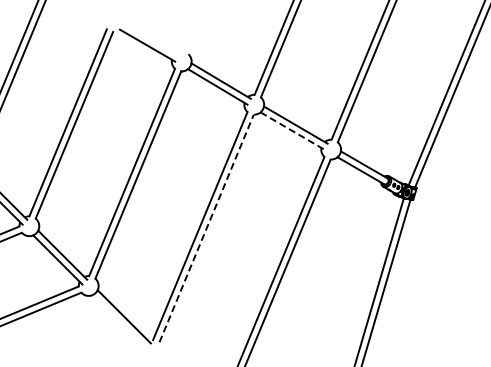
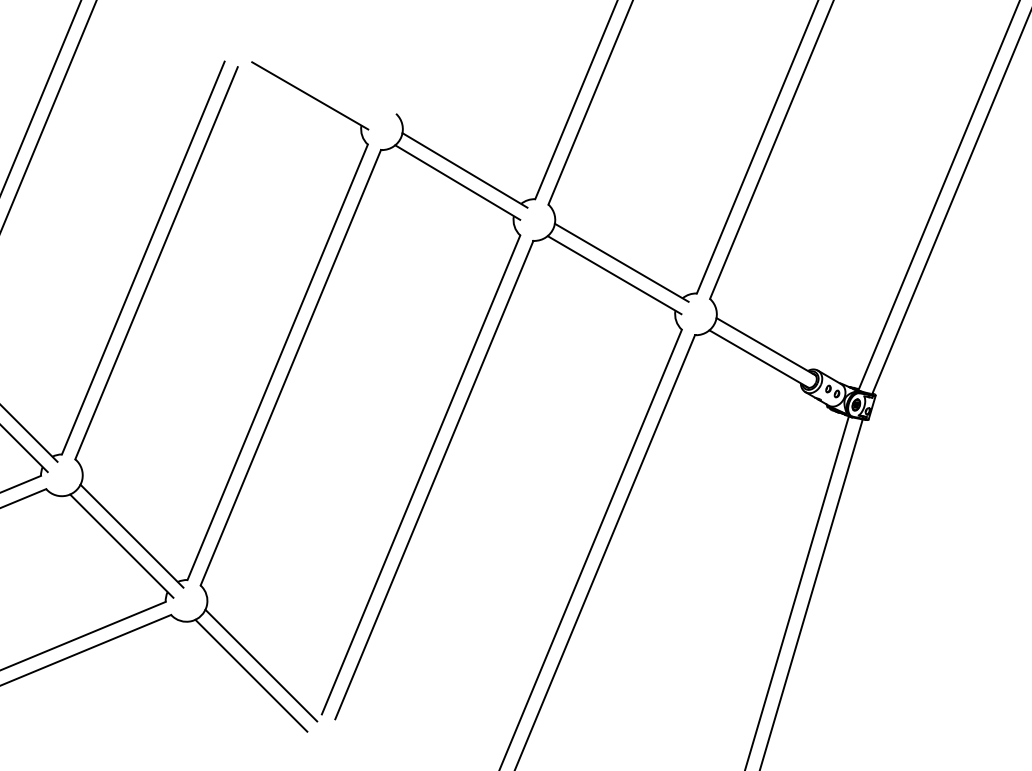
line: (292, 130) -> (614, 274), dashed -> solid
line: (206, 228) -> (434, 480), dashed -> solid
line: (119, 321) -> (251, 675), added

